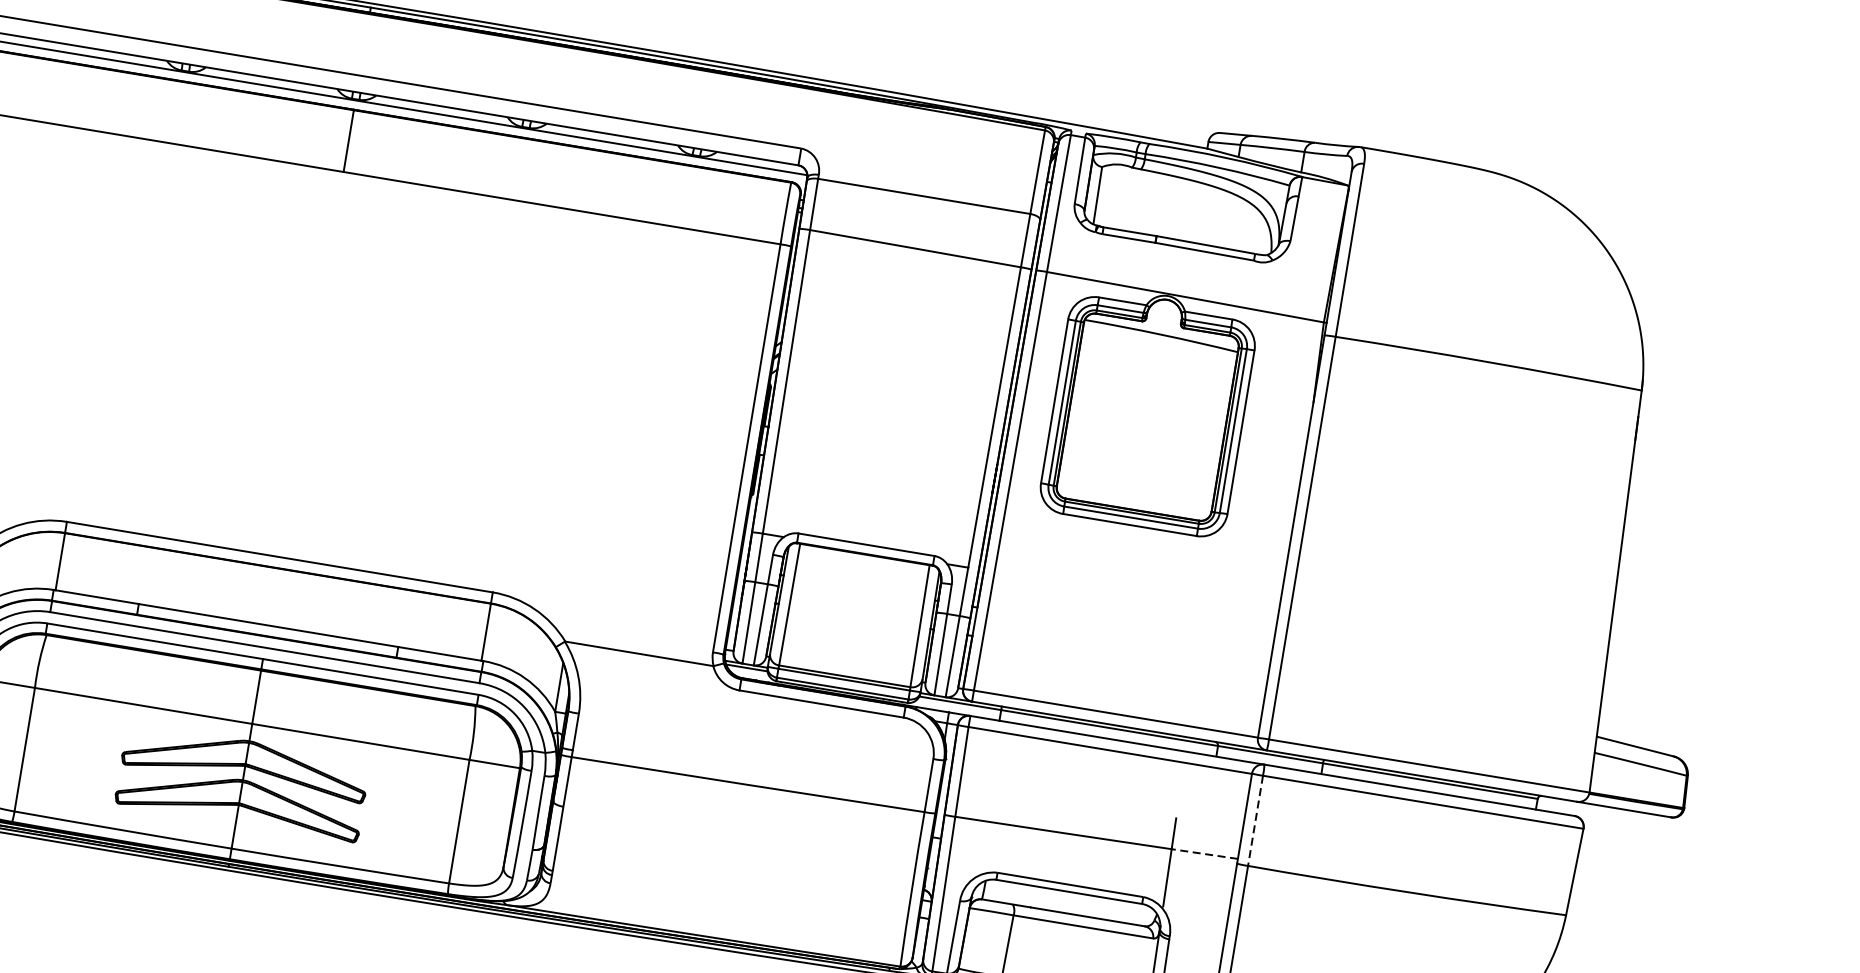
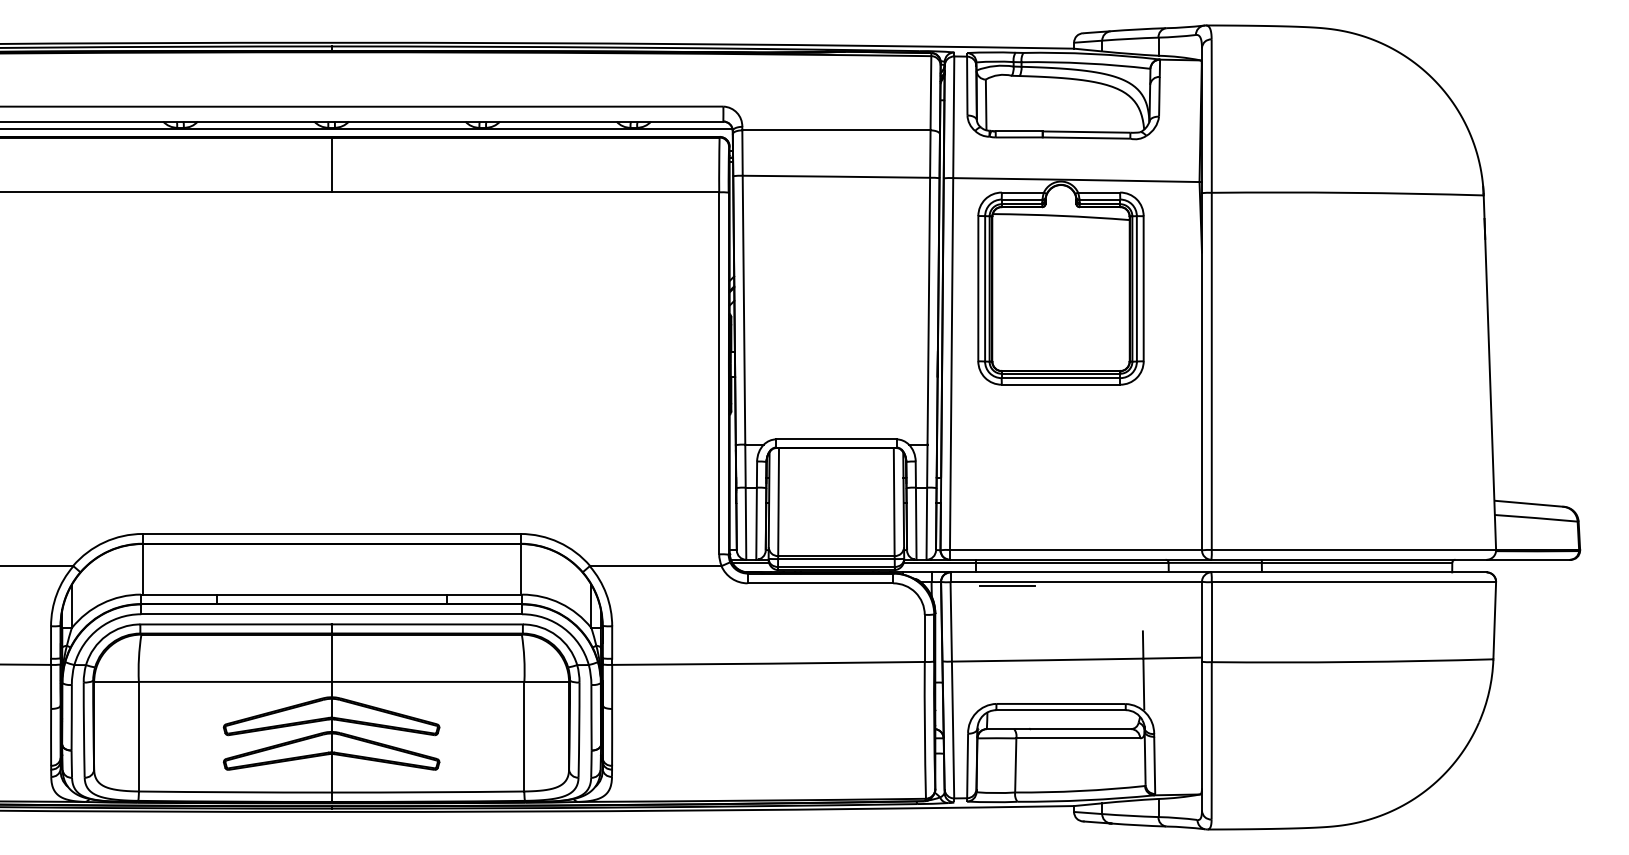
line: (1032, 741) -> (1007, 585), added
line: (1255, 821) -> (1211, 622), dashed -> solid
line: (1204, 854) -> (1172, 658), dashed -> solid

